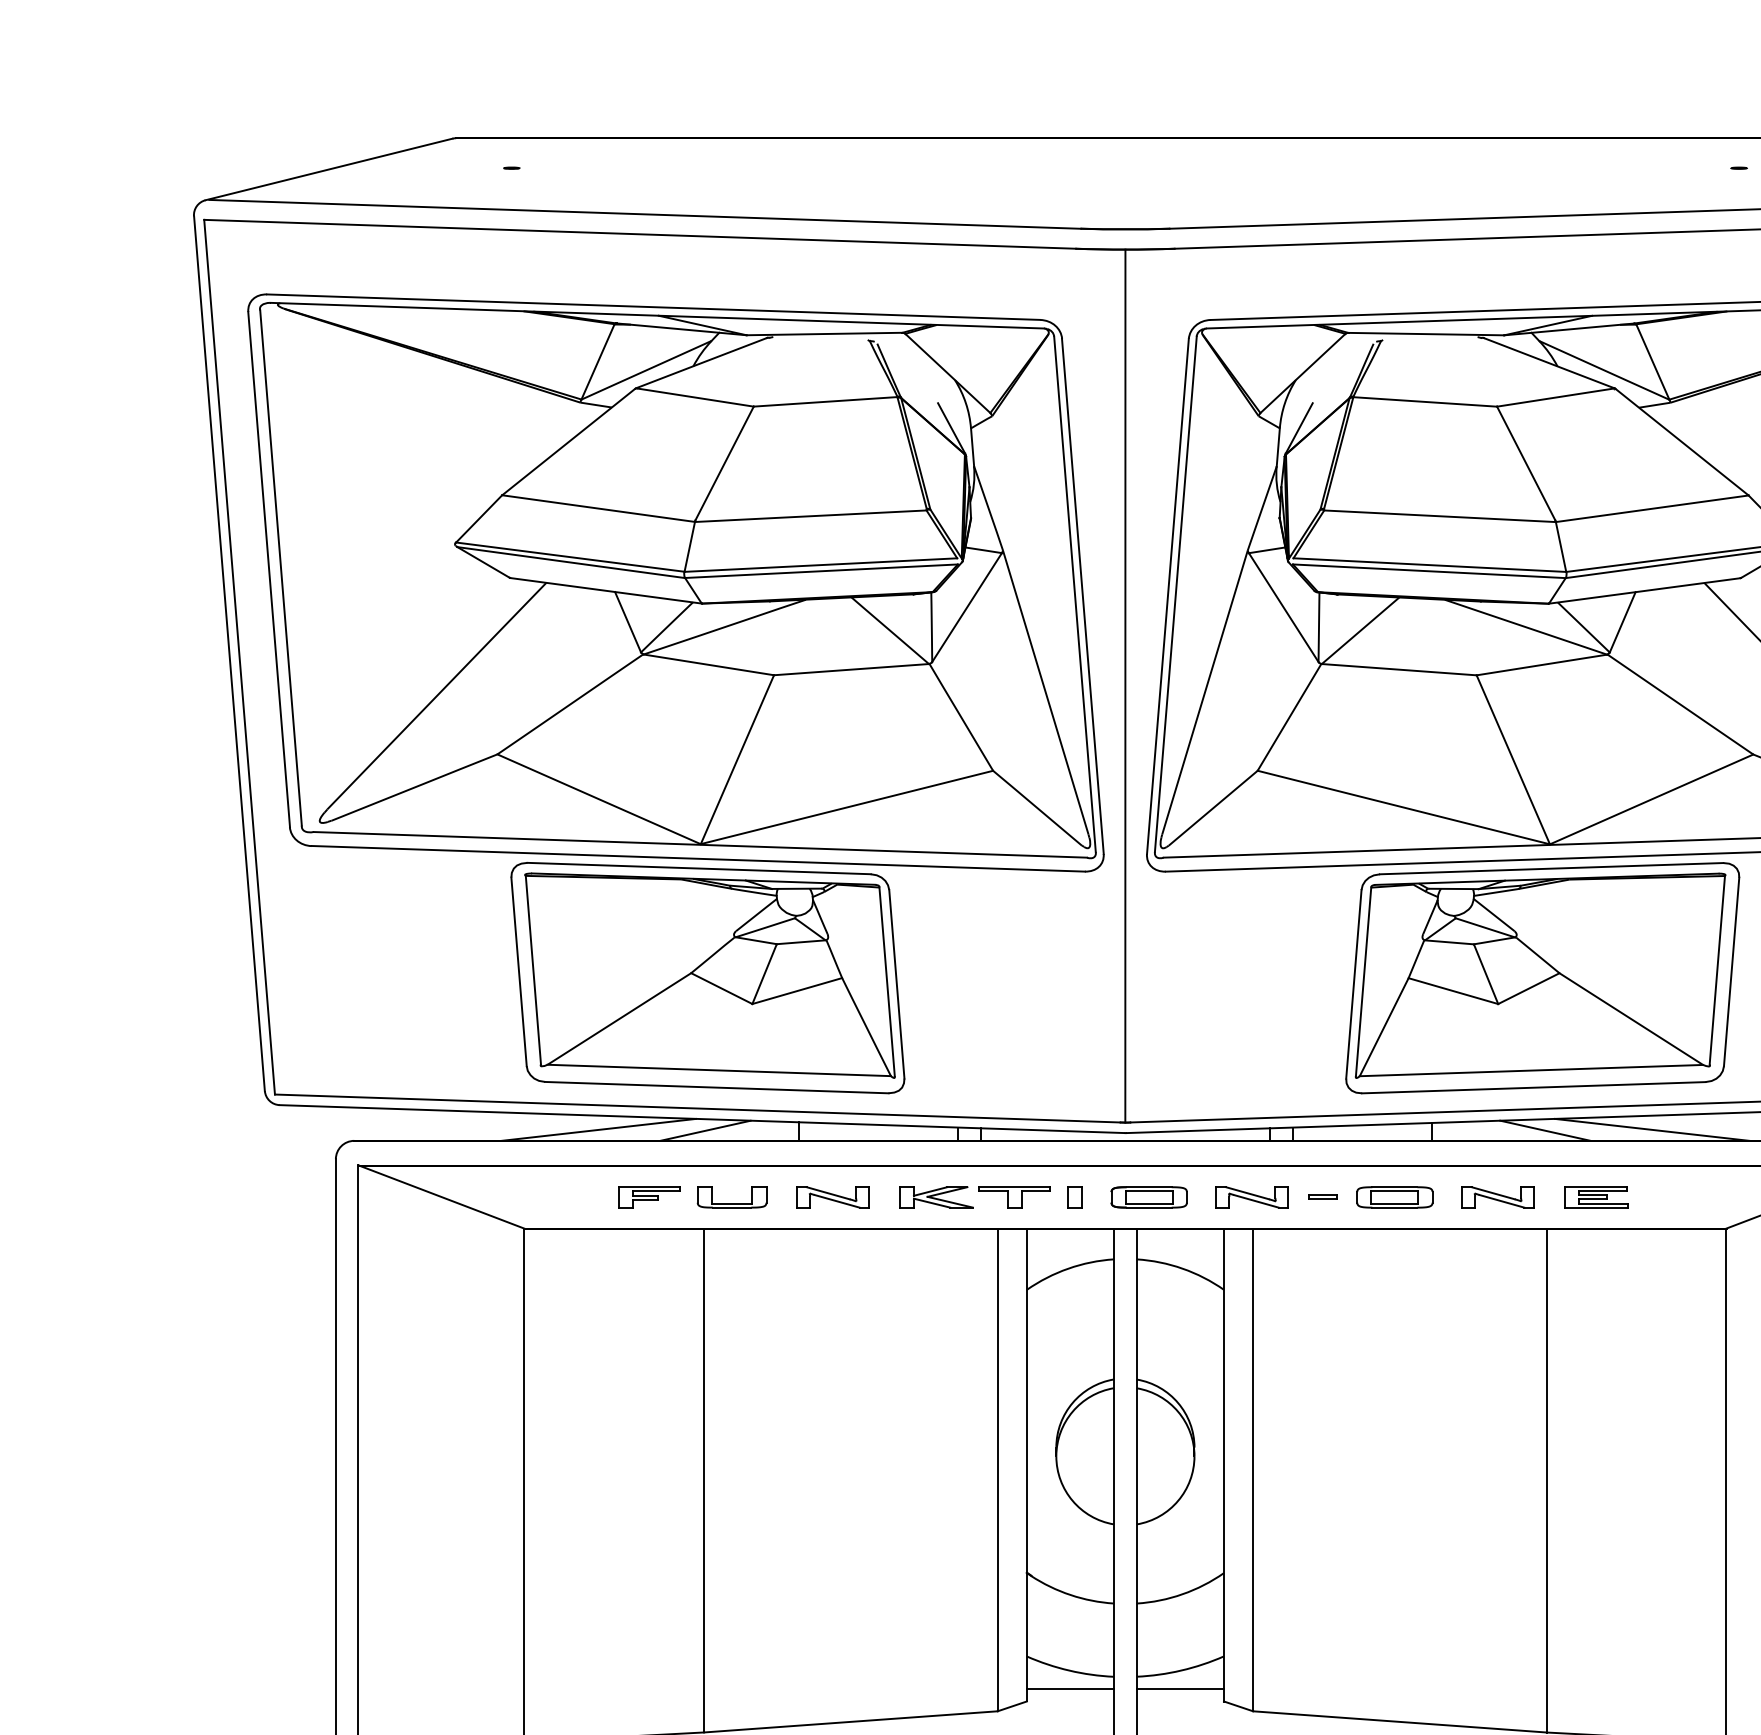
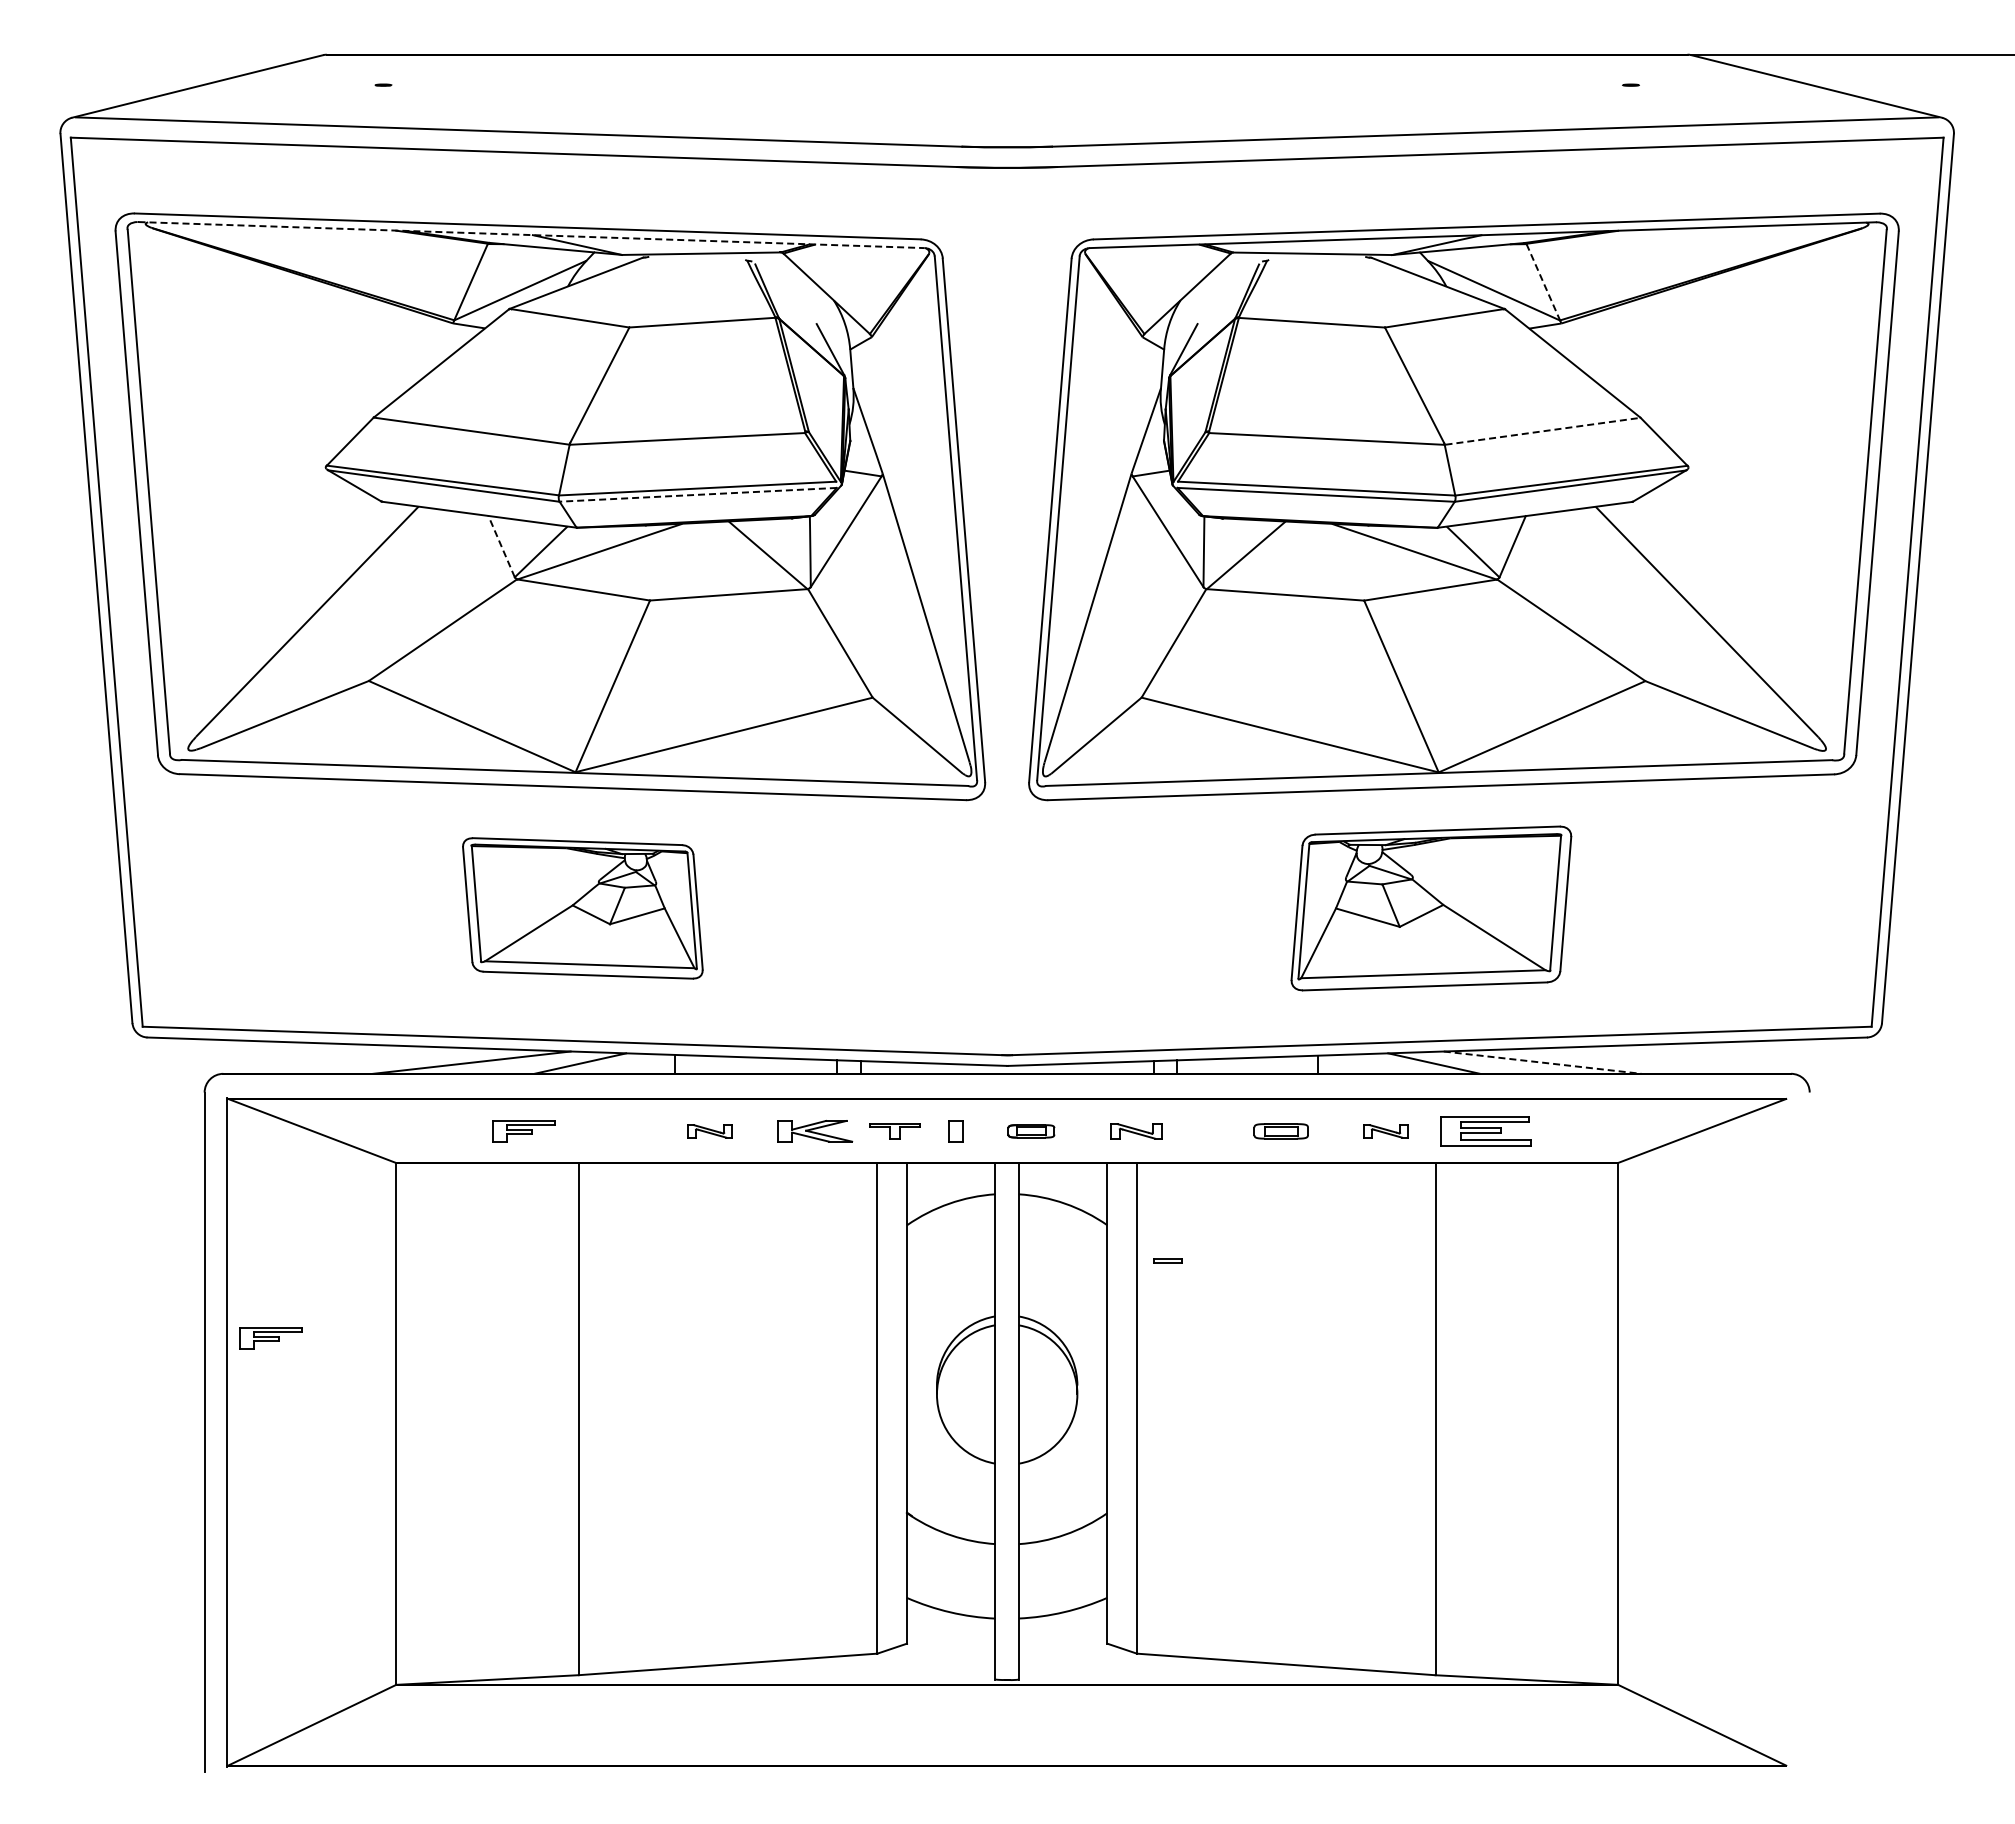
line: (657, 316) -> (531, 235), solid -> dashed
line: (1653, 362) -> (1543, 282), solid -> dashed
line: (1653, 508) -> (1543, 431), solid -> dashed
line: (821, 570) -> (698, 494), solid -> dashed
line: (627, 622) -> (501, 546), solid -> dashed
line: (1125, 686) -> (1007, 611), removed
part: (707, 978) -> (582, 908), size x0.6
part: (1542, 978) -> (1431, 908), size x0.7
line: (1653, 1129) -> (1543, 1062), solid -> dashed
part: (1322, 1196) -> (1167, 1260), moved
part: (732, 1197) -> (607, 1131), removed
part: (832, 1197) -> (709, 1131), size x0.6
part: (1014, 1197) -> (894, 1131), size x0.7
part: (1149, 1197) -> (1031, 1131), size x0.6
part: (1252, 1197) -> (1136, 1131), size x0.7
part: (1395, 1197) -> (1281, 1131), size x0.7
part: (1497, 1197) -> (1385, 1131), size x0.6
part: (1595, 1197) -> (1485, 1131), size x1.4
part: (400, 1401) -> (270, 1338), added
line: (1070, 1689) -> (951, 1631), removed
line: (1179, 1689) -> (1062, 1631), removed

